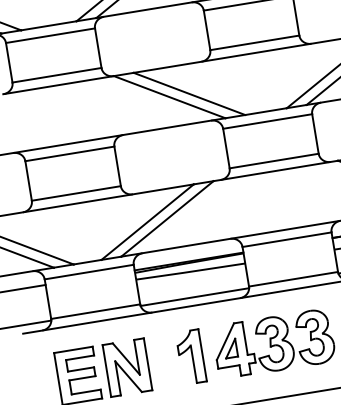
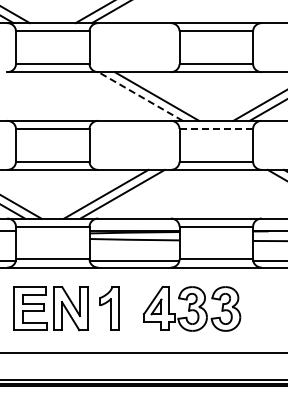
line: (169, 97) -> (140, 96), solid -> dashed
line: (268, 122) -> (216, 129), solid -> dashed
part: (190, 356) -> (109, 308), moved

